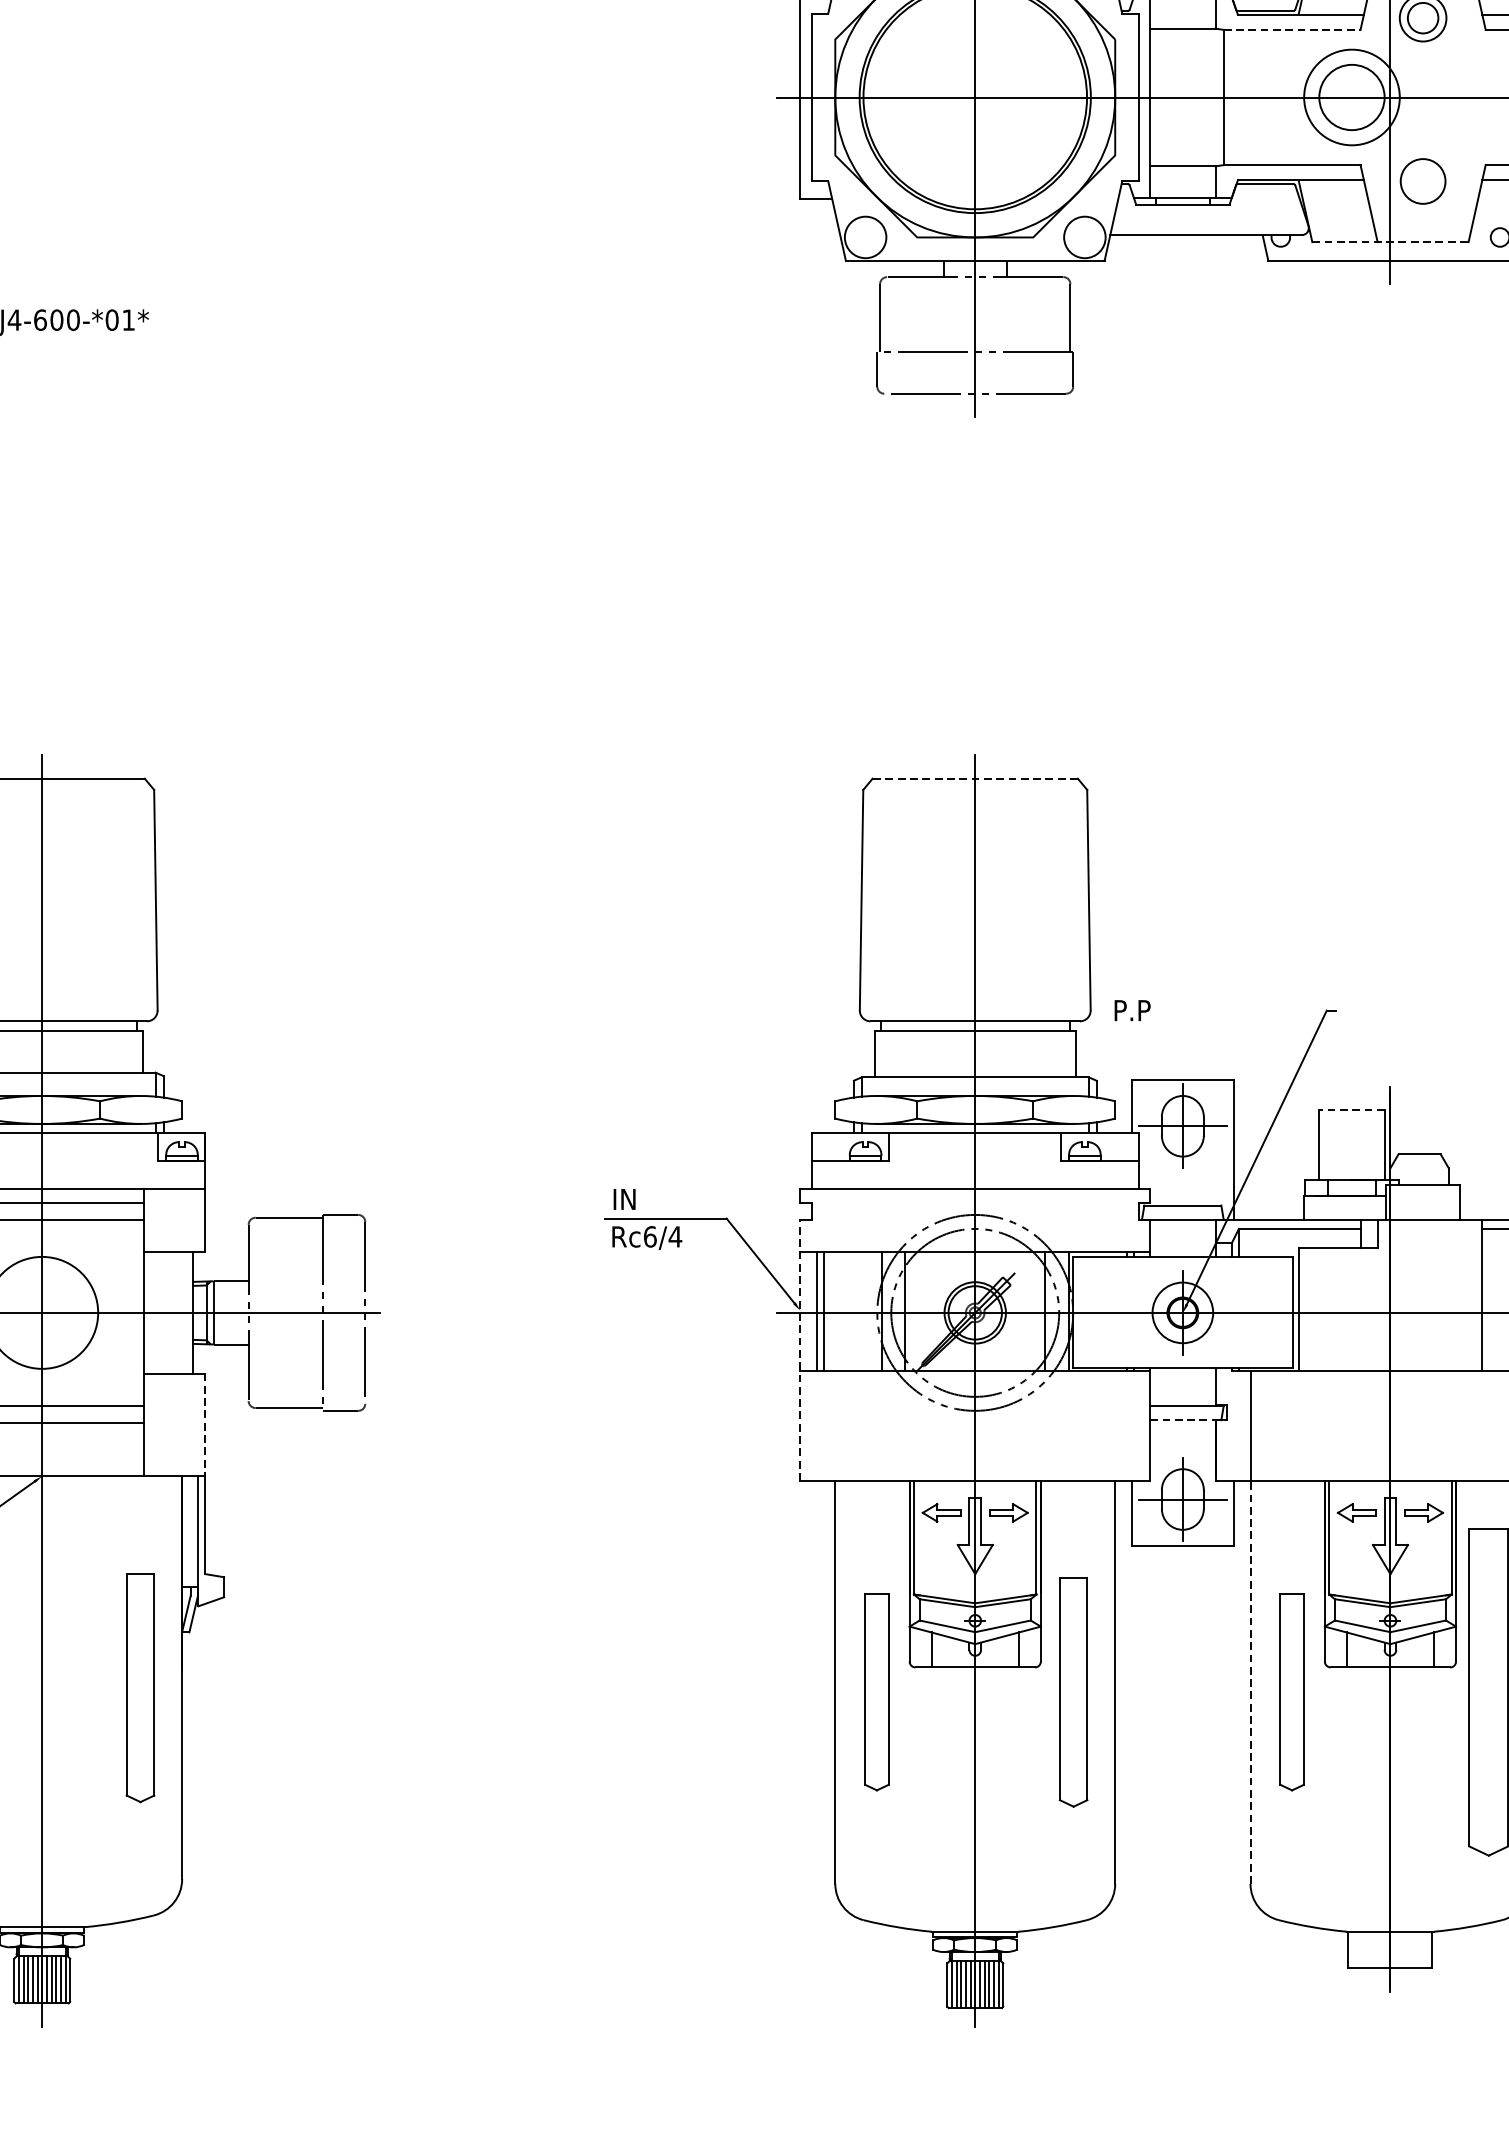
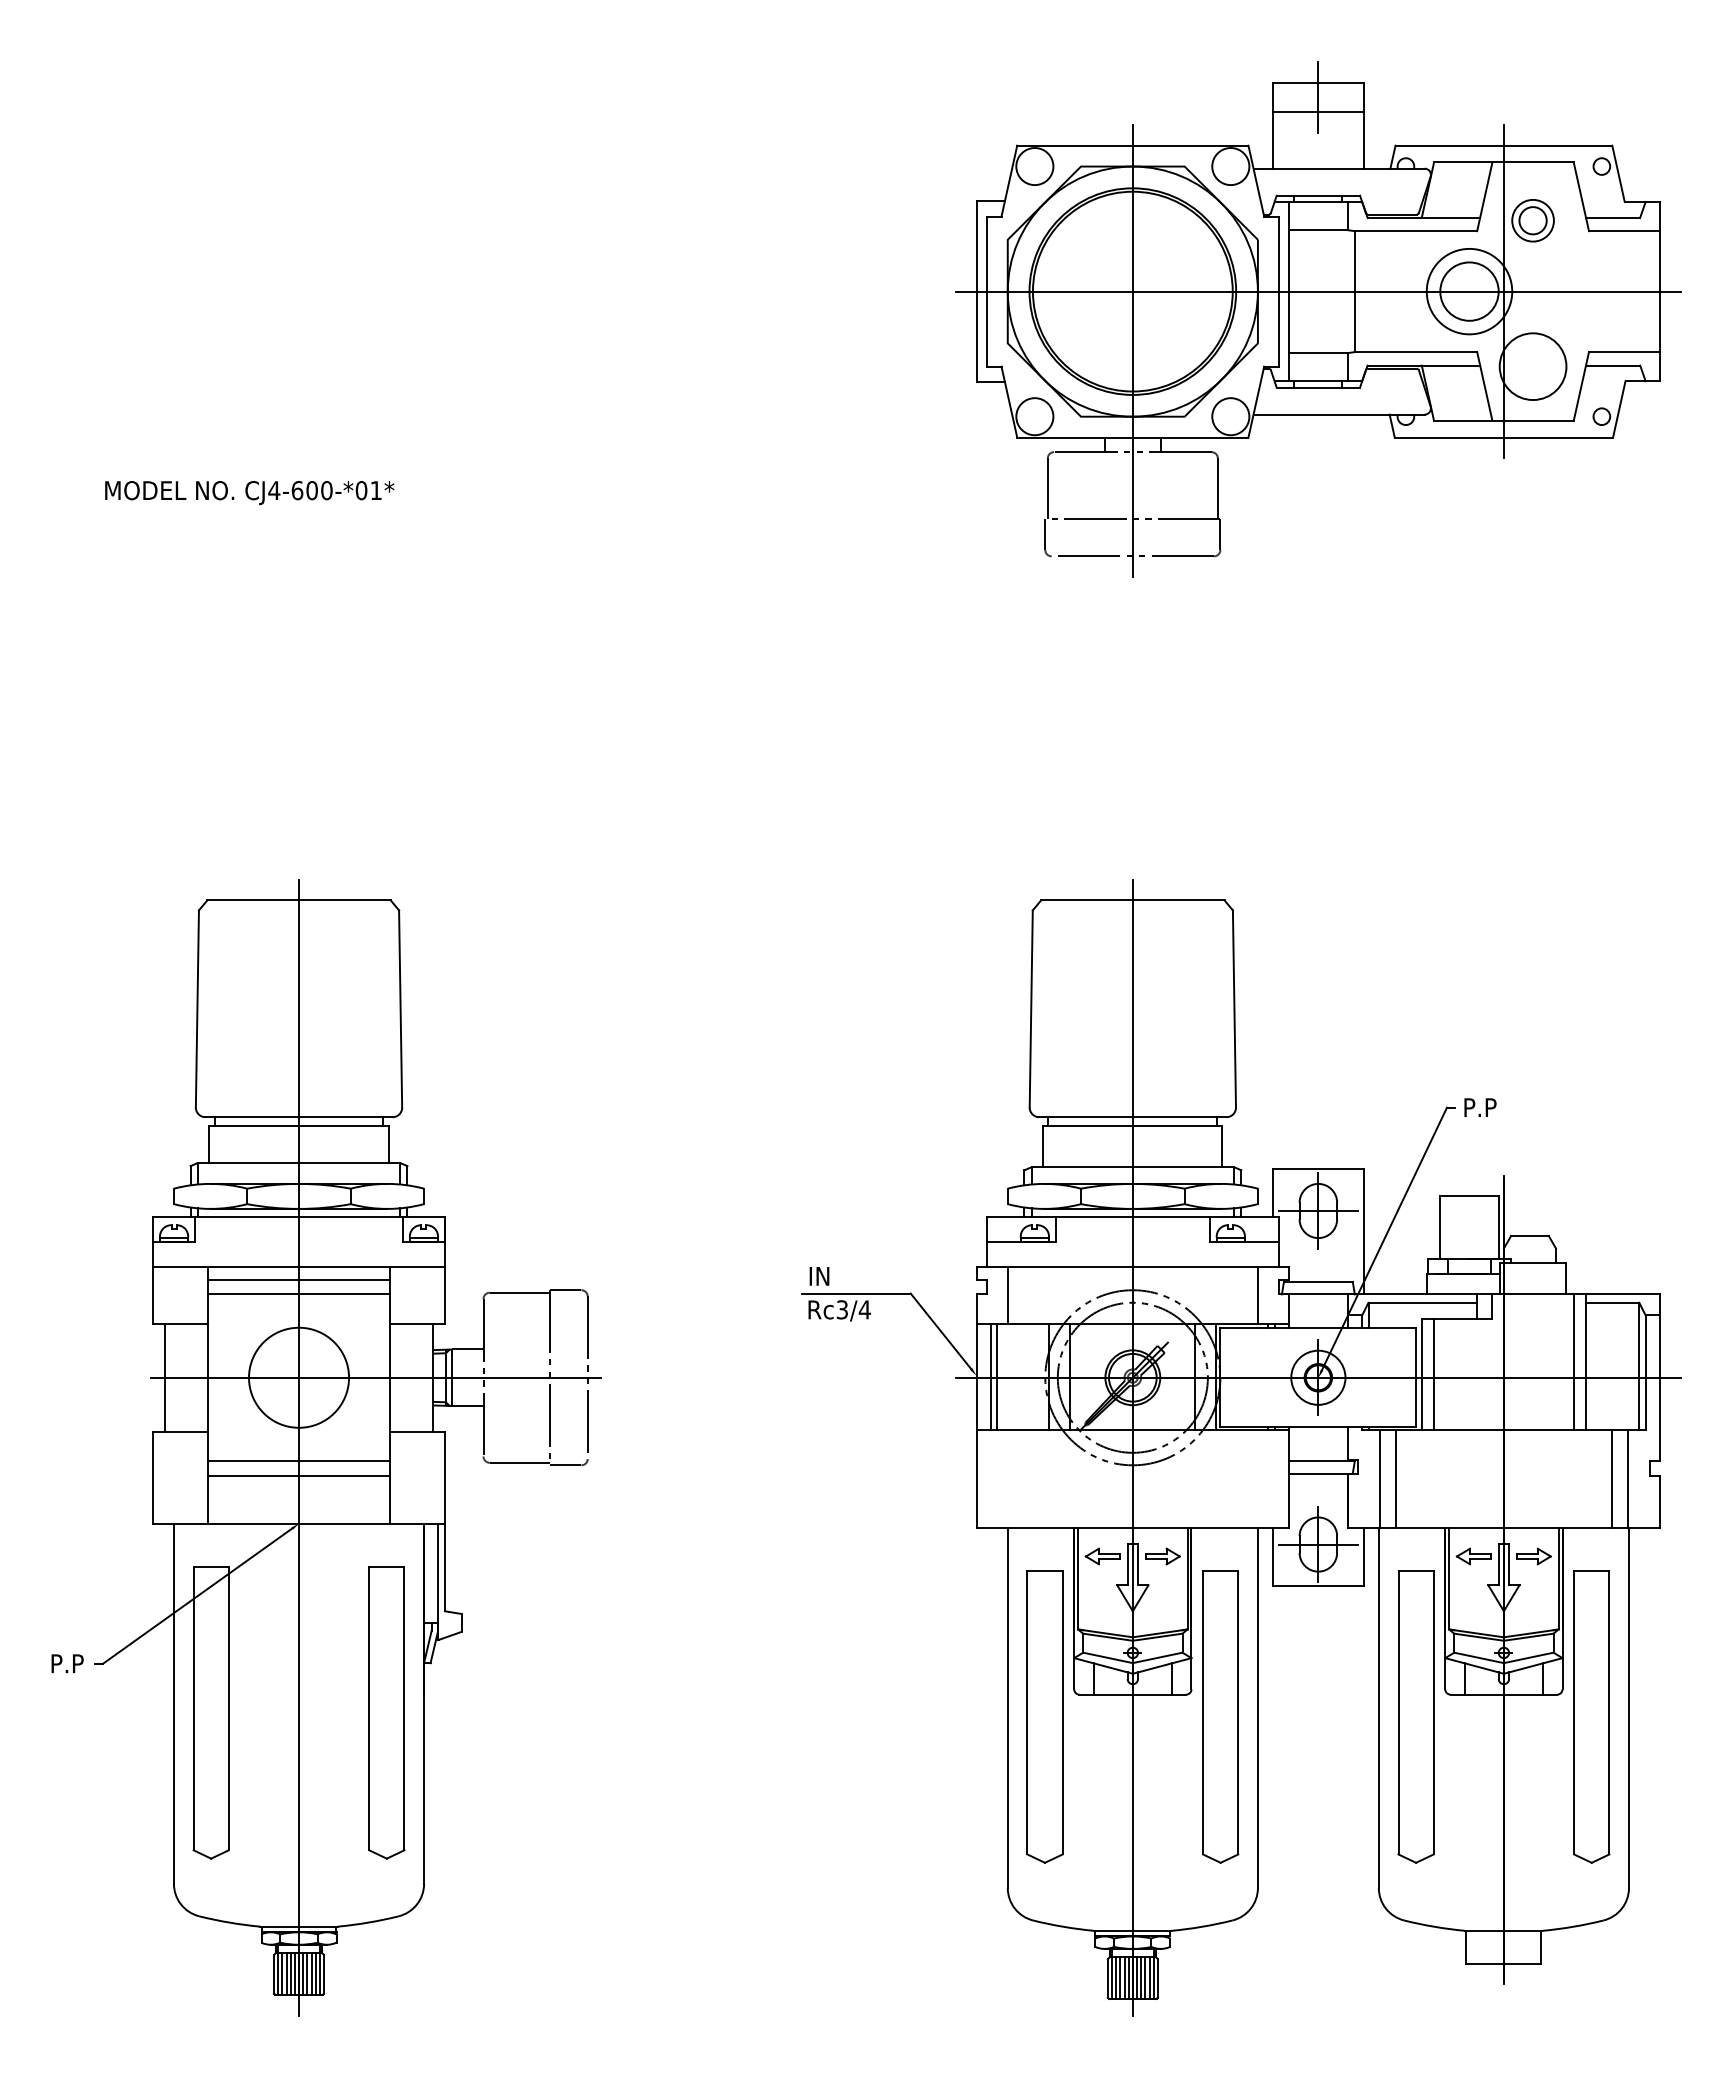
line: (1292, 30) -> (1416, 231), dashed -> solid
circle: (1422, 181) -> (1532, 366), size x1.67
line: (1390, 241) -> (1503, 420), dashed -> solid
line: (974, 778) -> (1132, 900), dashed -> solid
text: (1132, 1010) -> (1480, 1107), moved
line: (1351, 1110) -> (1469, 1196), dashed -> solid
line: (834, 1220) -> (1007, 1295), added
line: (1114, 1220) -> (1257, 1295), added
text: (650, 1236) -> (842, 1309), Rc6/4 -> Rc3/4
line: (1468, 1294) -> (1573, 1361), added
line: (1312, 1309) -> (1434, 1374), added
line: (800, 1350) -> (976, 1411), dashed -> solid
line: (1185, 1420) -> (1320, 1473), dashed -> solid
line: (204, 1424) -> (444, 1477), dashed -> solid
line: (1269, 1425) -> (1395, 1478), added
line: (1250, 1681) -> (1378, 1707), dashed -> solid
part: (140, 1687) -> (386, 1712), size x1.43
part: (876, 1691) -> (1044, 1716), size x1.67
part: (1073, 1691) -> (1220, 1716), size x1.43
part: (1291, 1691) -> (1415, 1716), size x1.67

